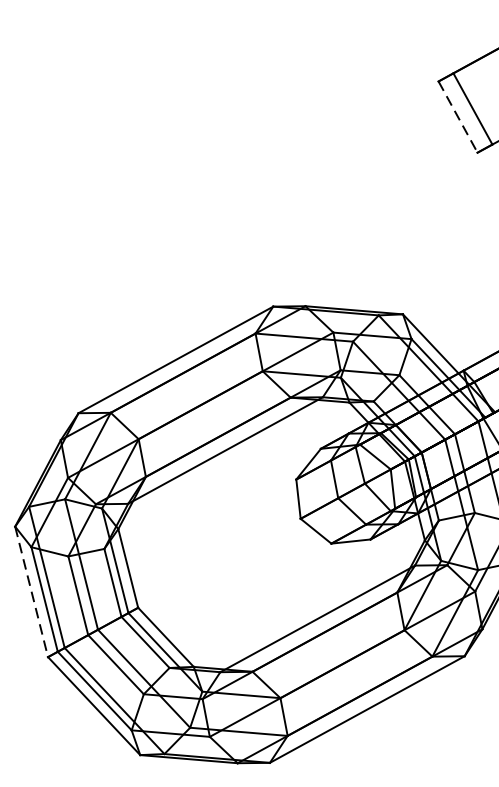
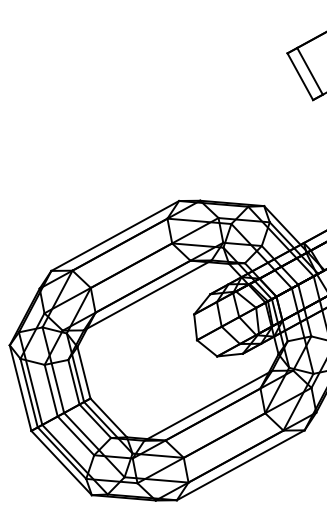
line: (458, 116) -> (300, 76), dashed -> solid
line: (31, 592) -> (20, 388), dashed -> solid

